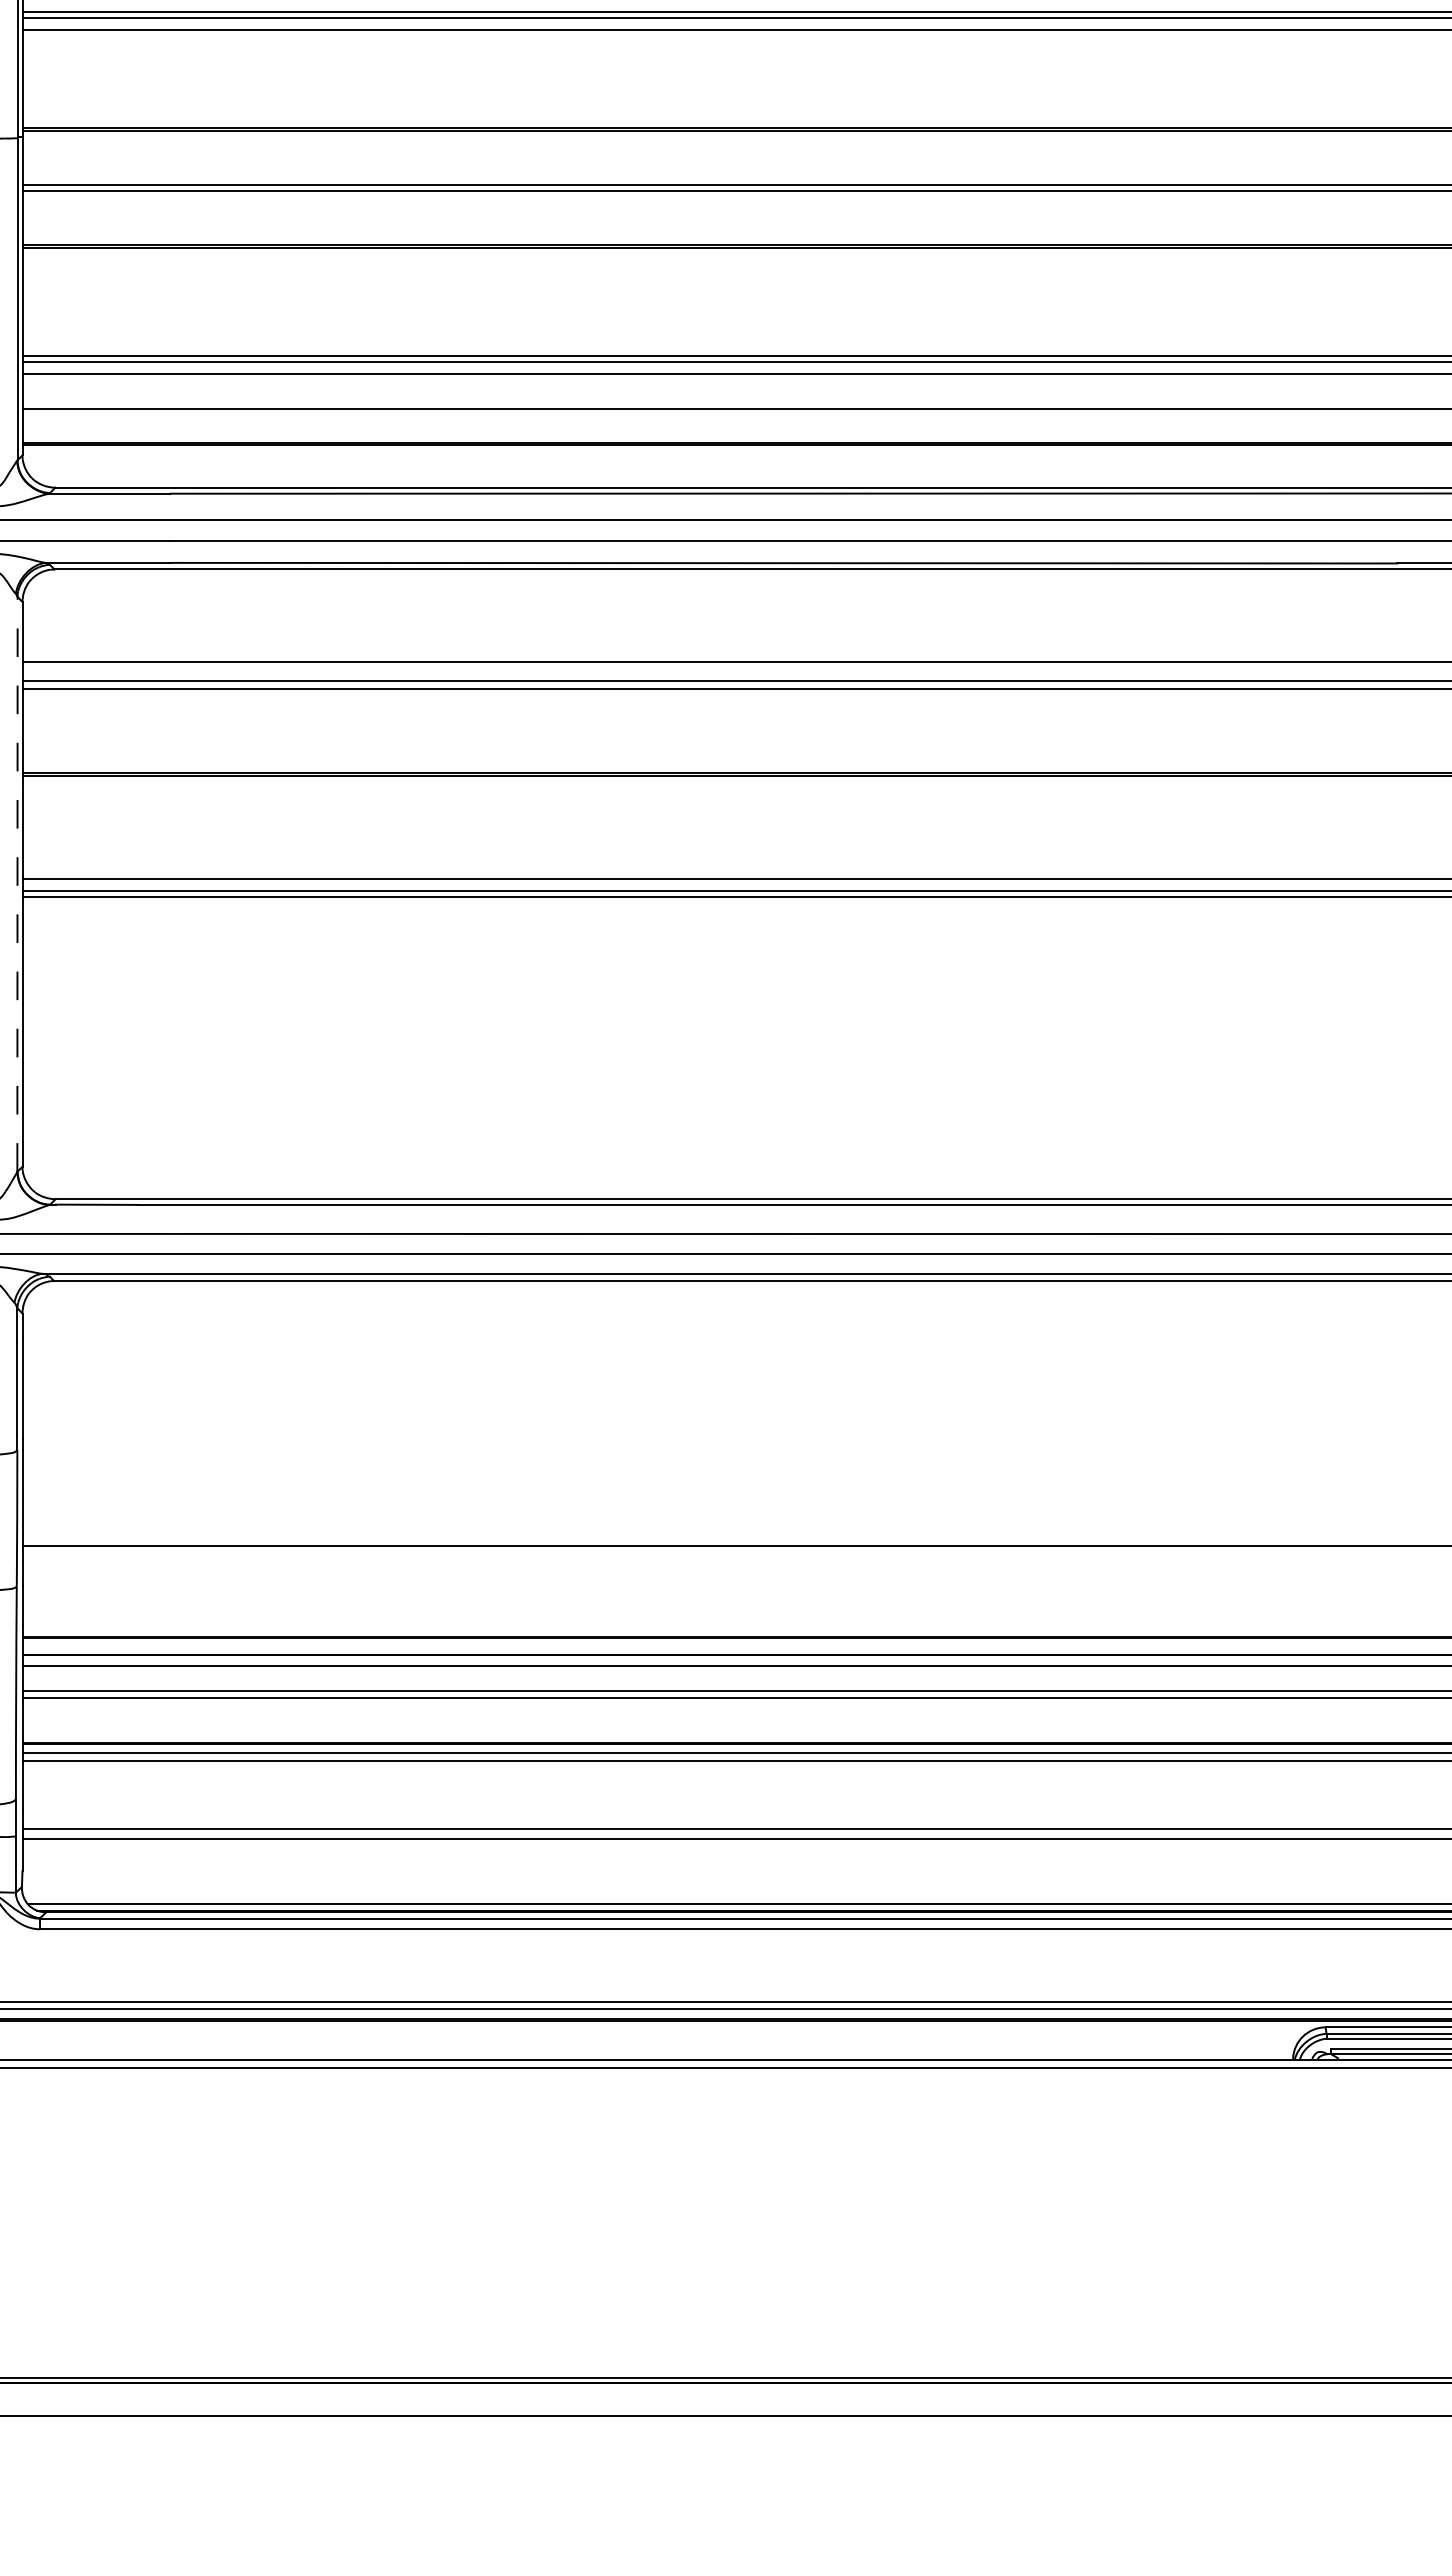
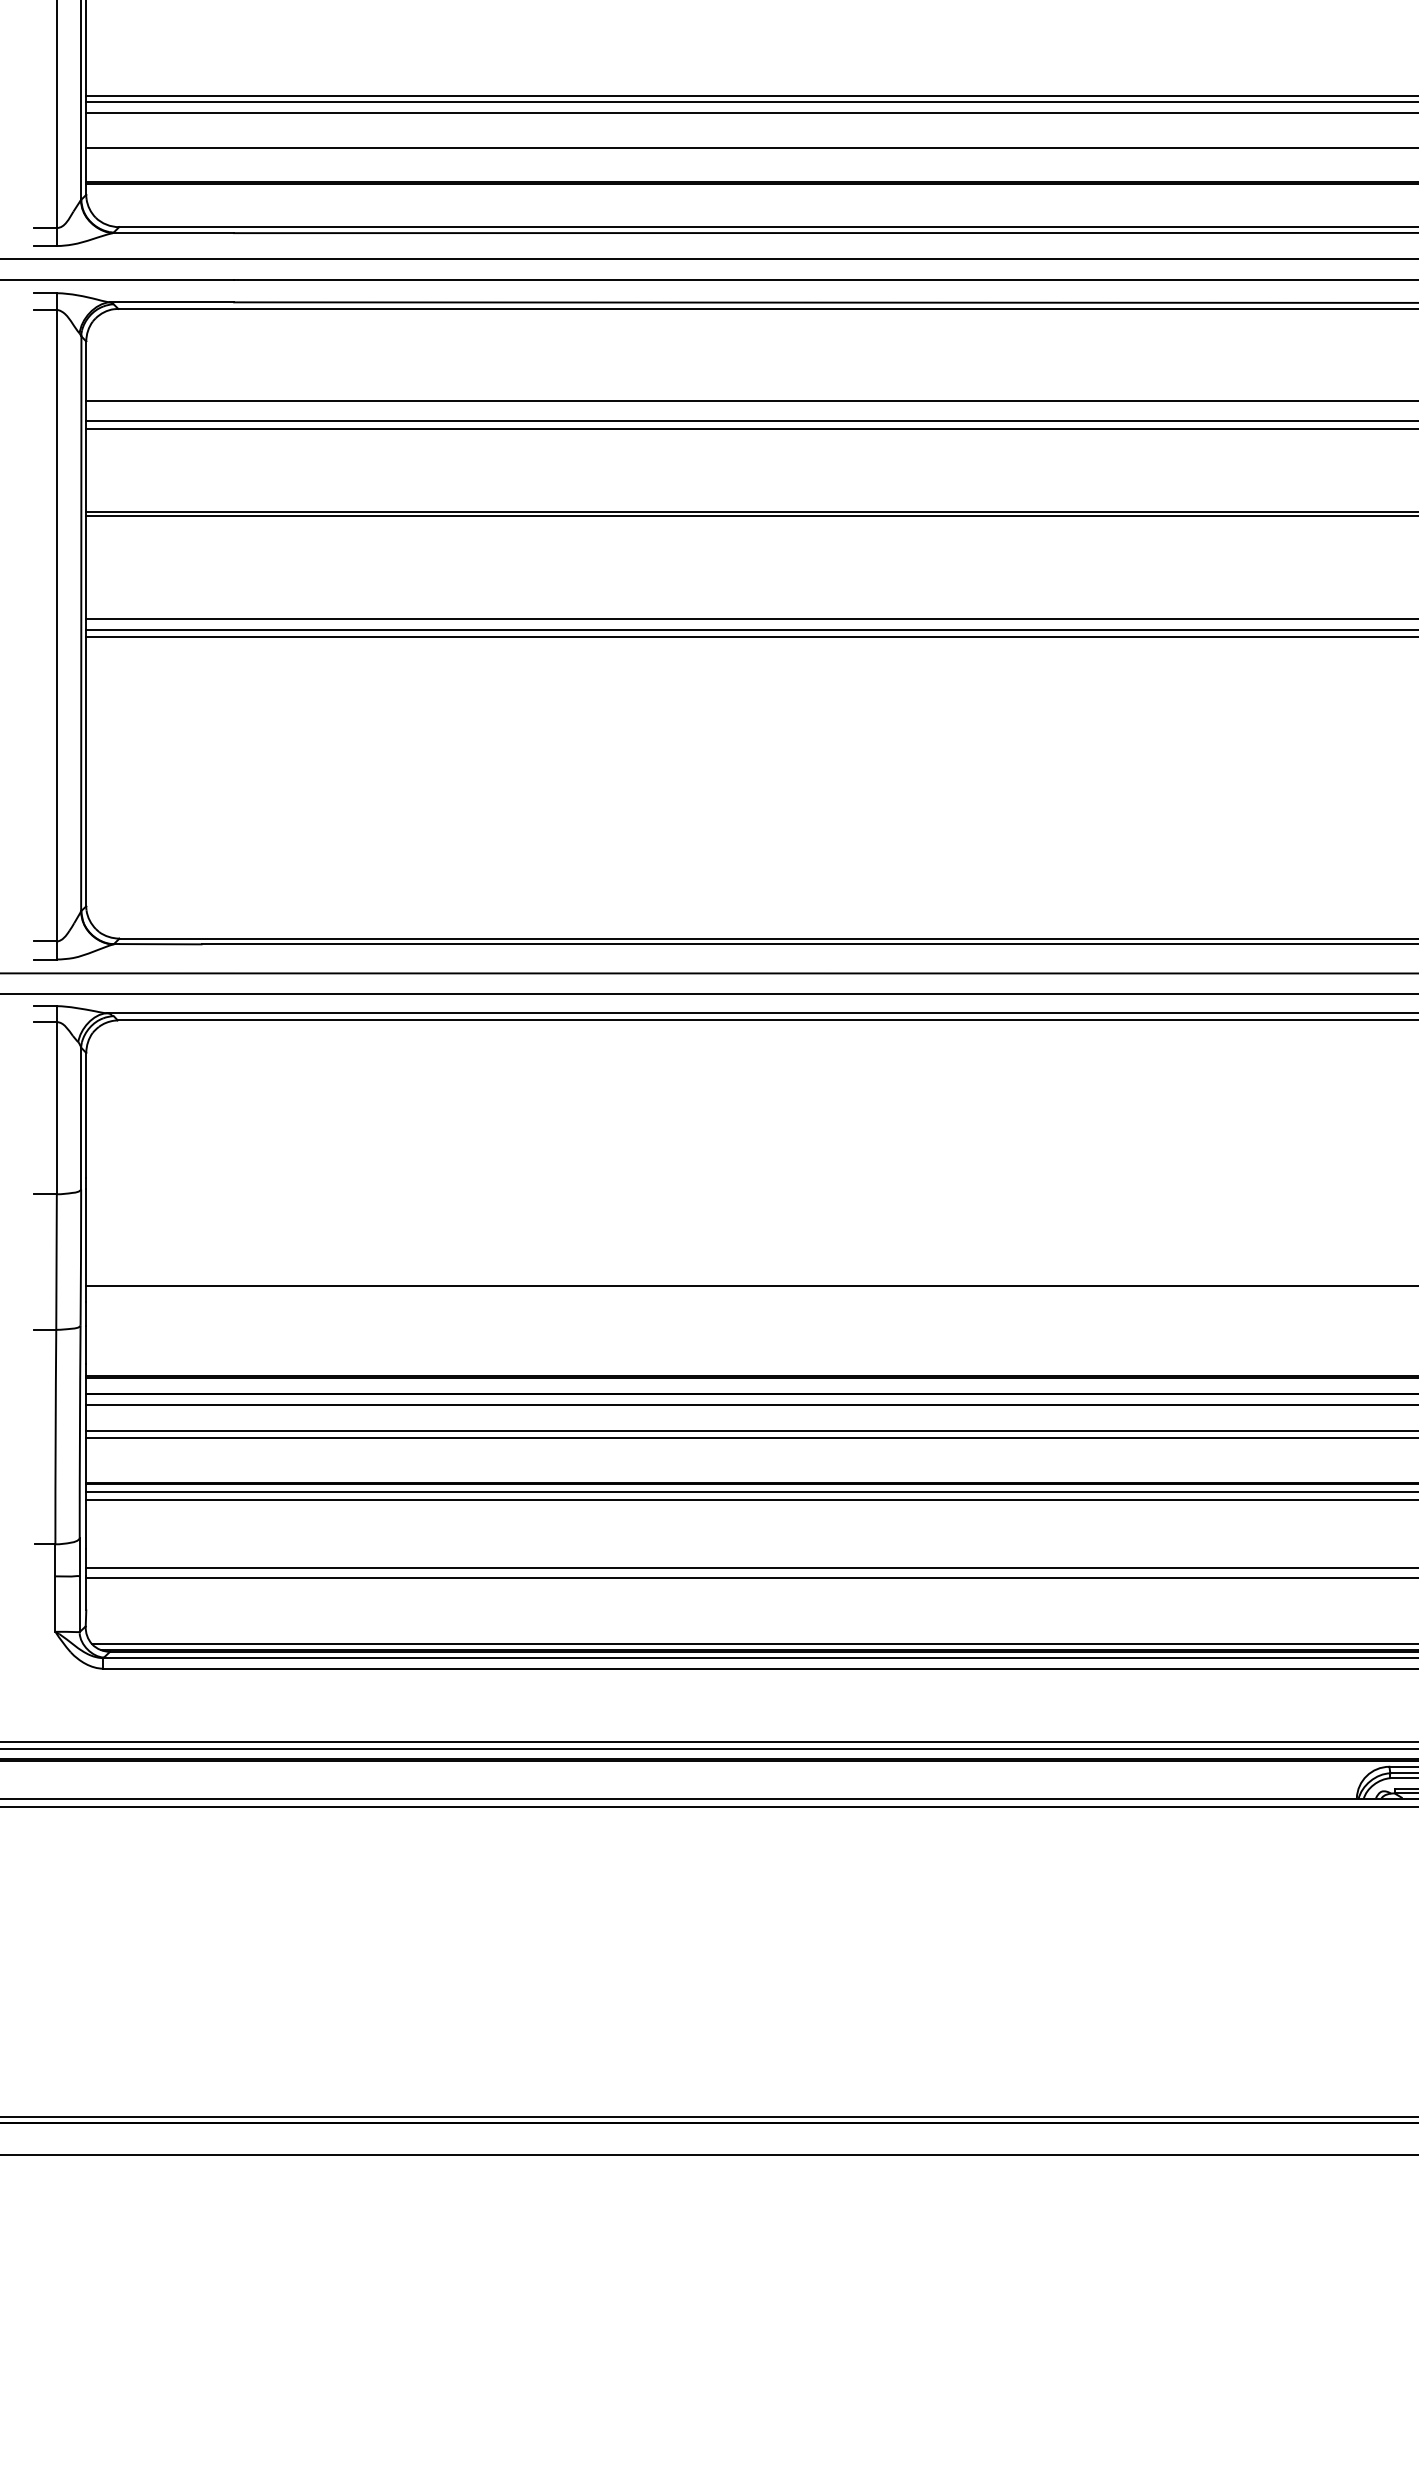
line: (17, 883) -> (81, 622), dashed -> solid

